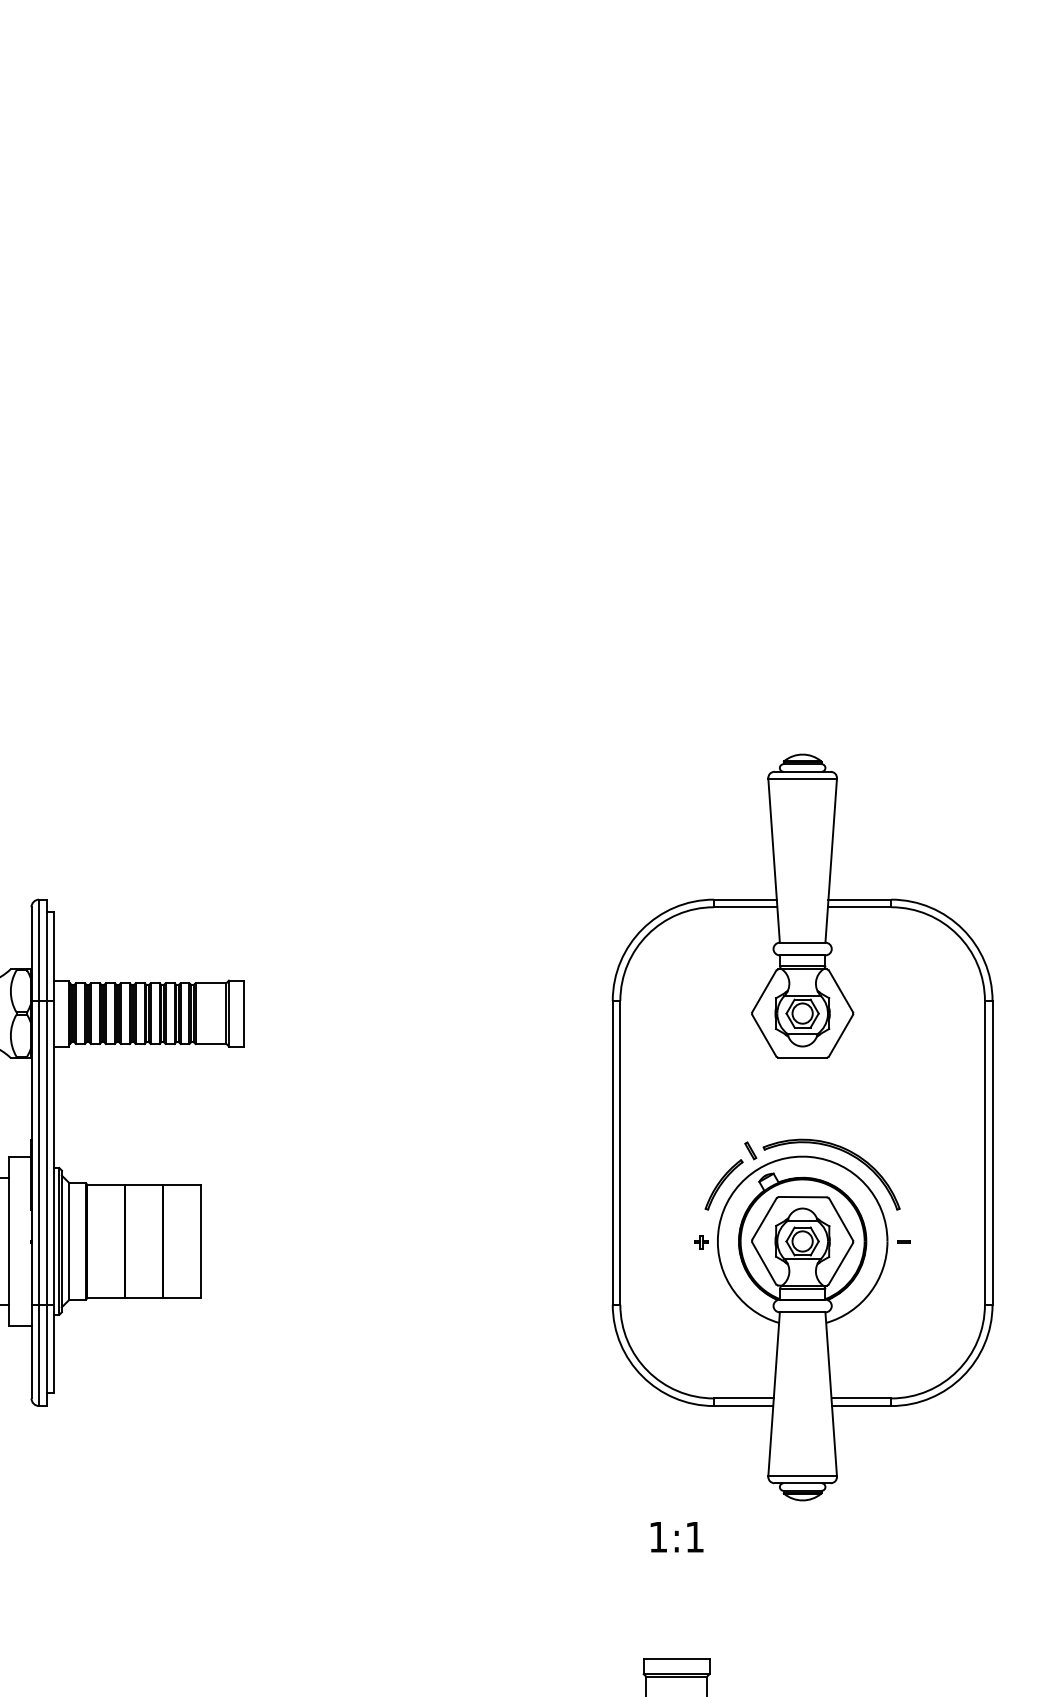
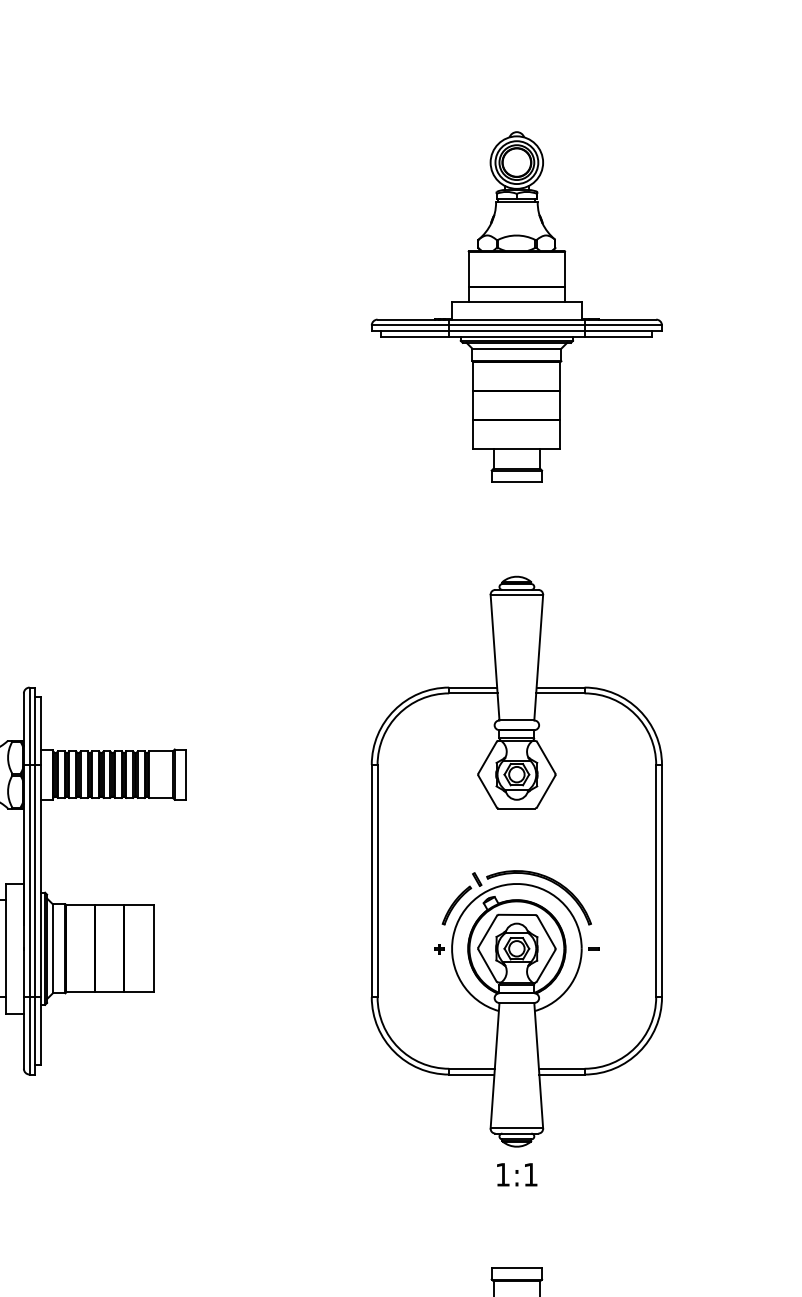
part: (676, 401) -> (516, 306), added
part: (802, 1127) -> (516, 861), moved

